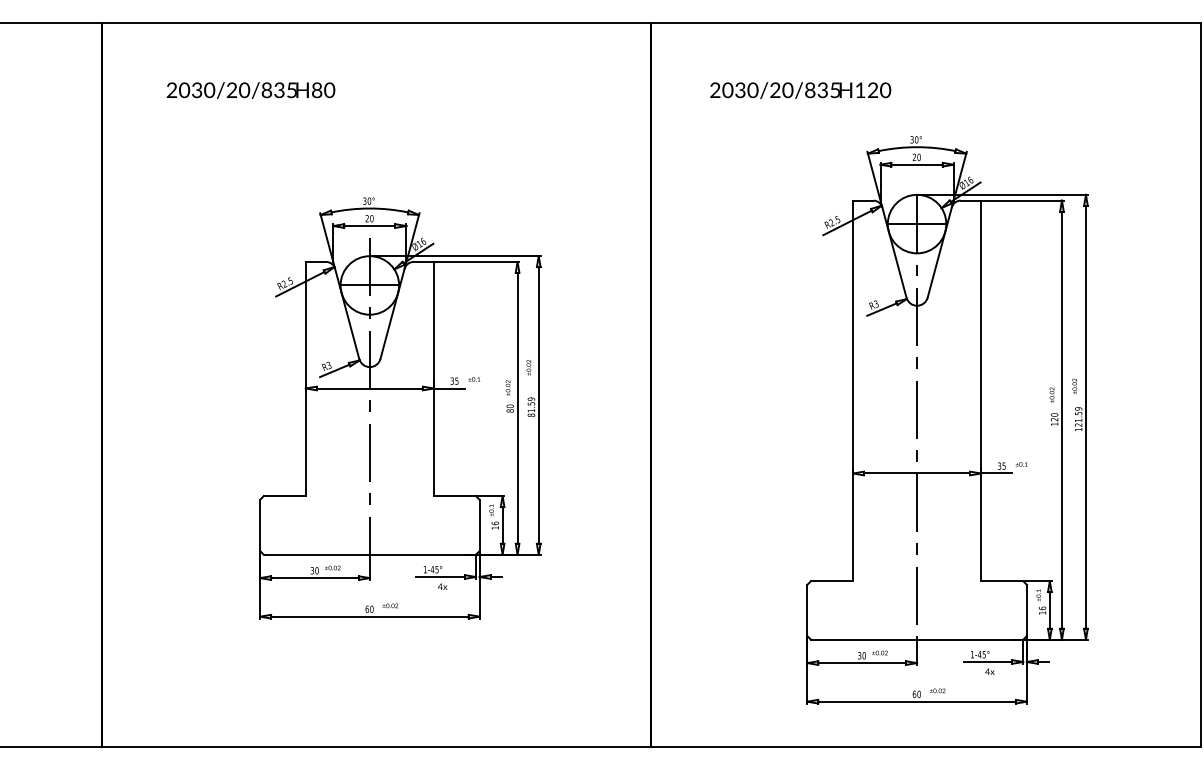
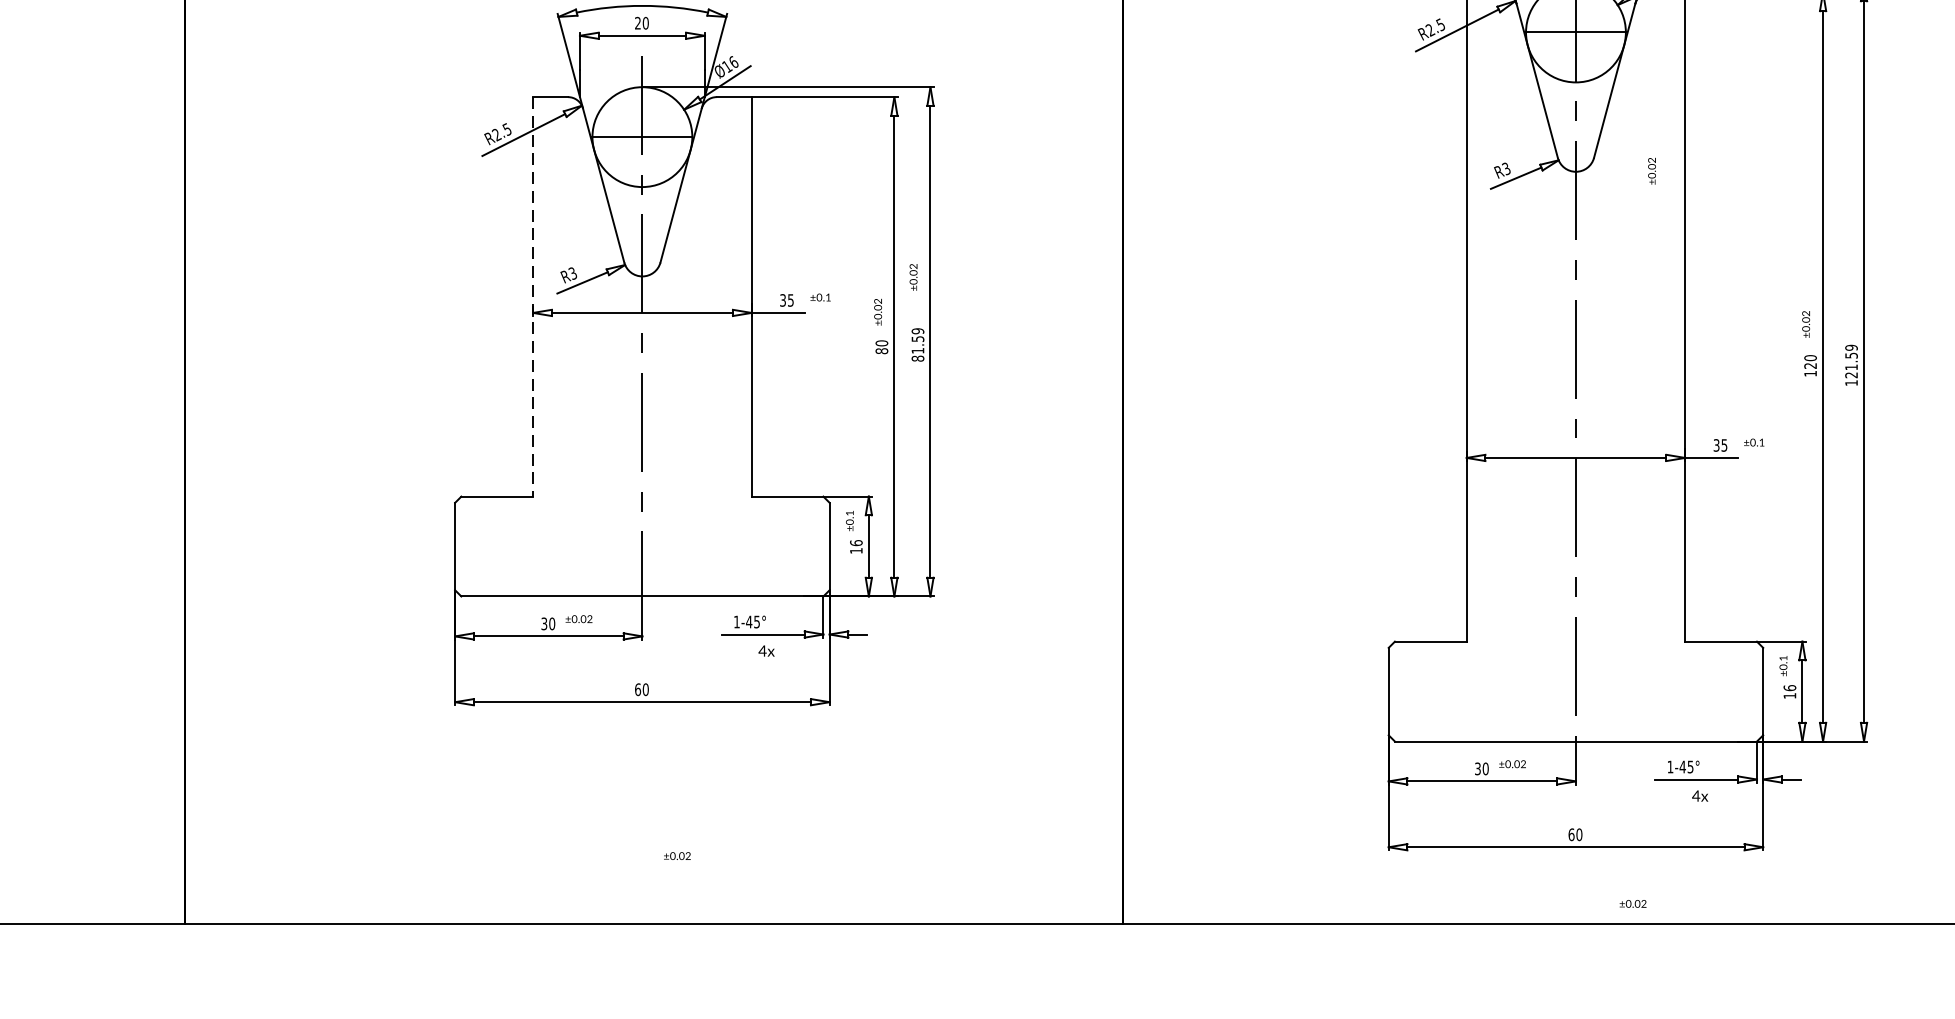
line: (305, 379) -> (532, 297), solid -> dashed
text: (1074, 386) -> (1651, 171), moved
text: (389, 605) -> (675, 855), moved
text: (937, 690) -> (1632, 903), moved

